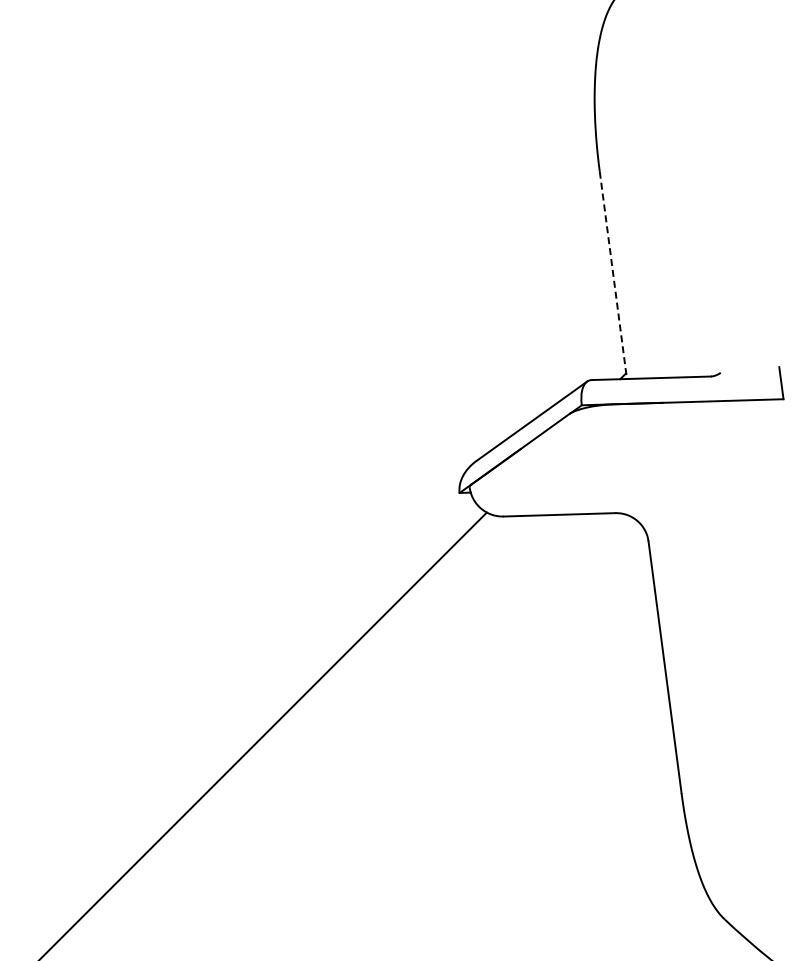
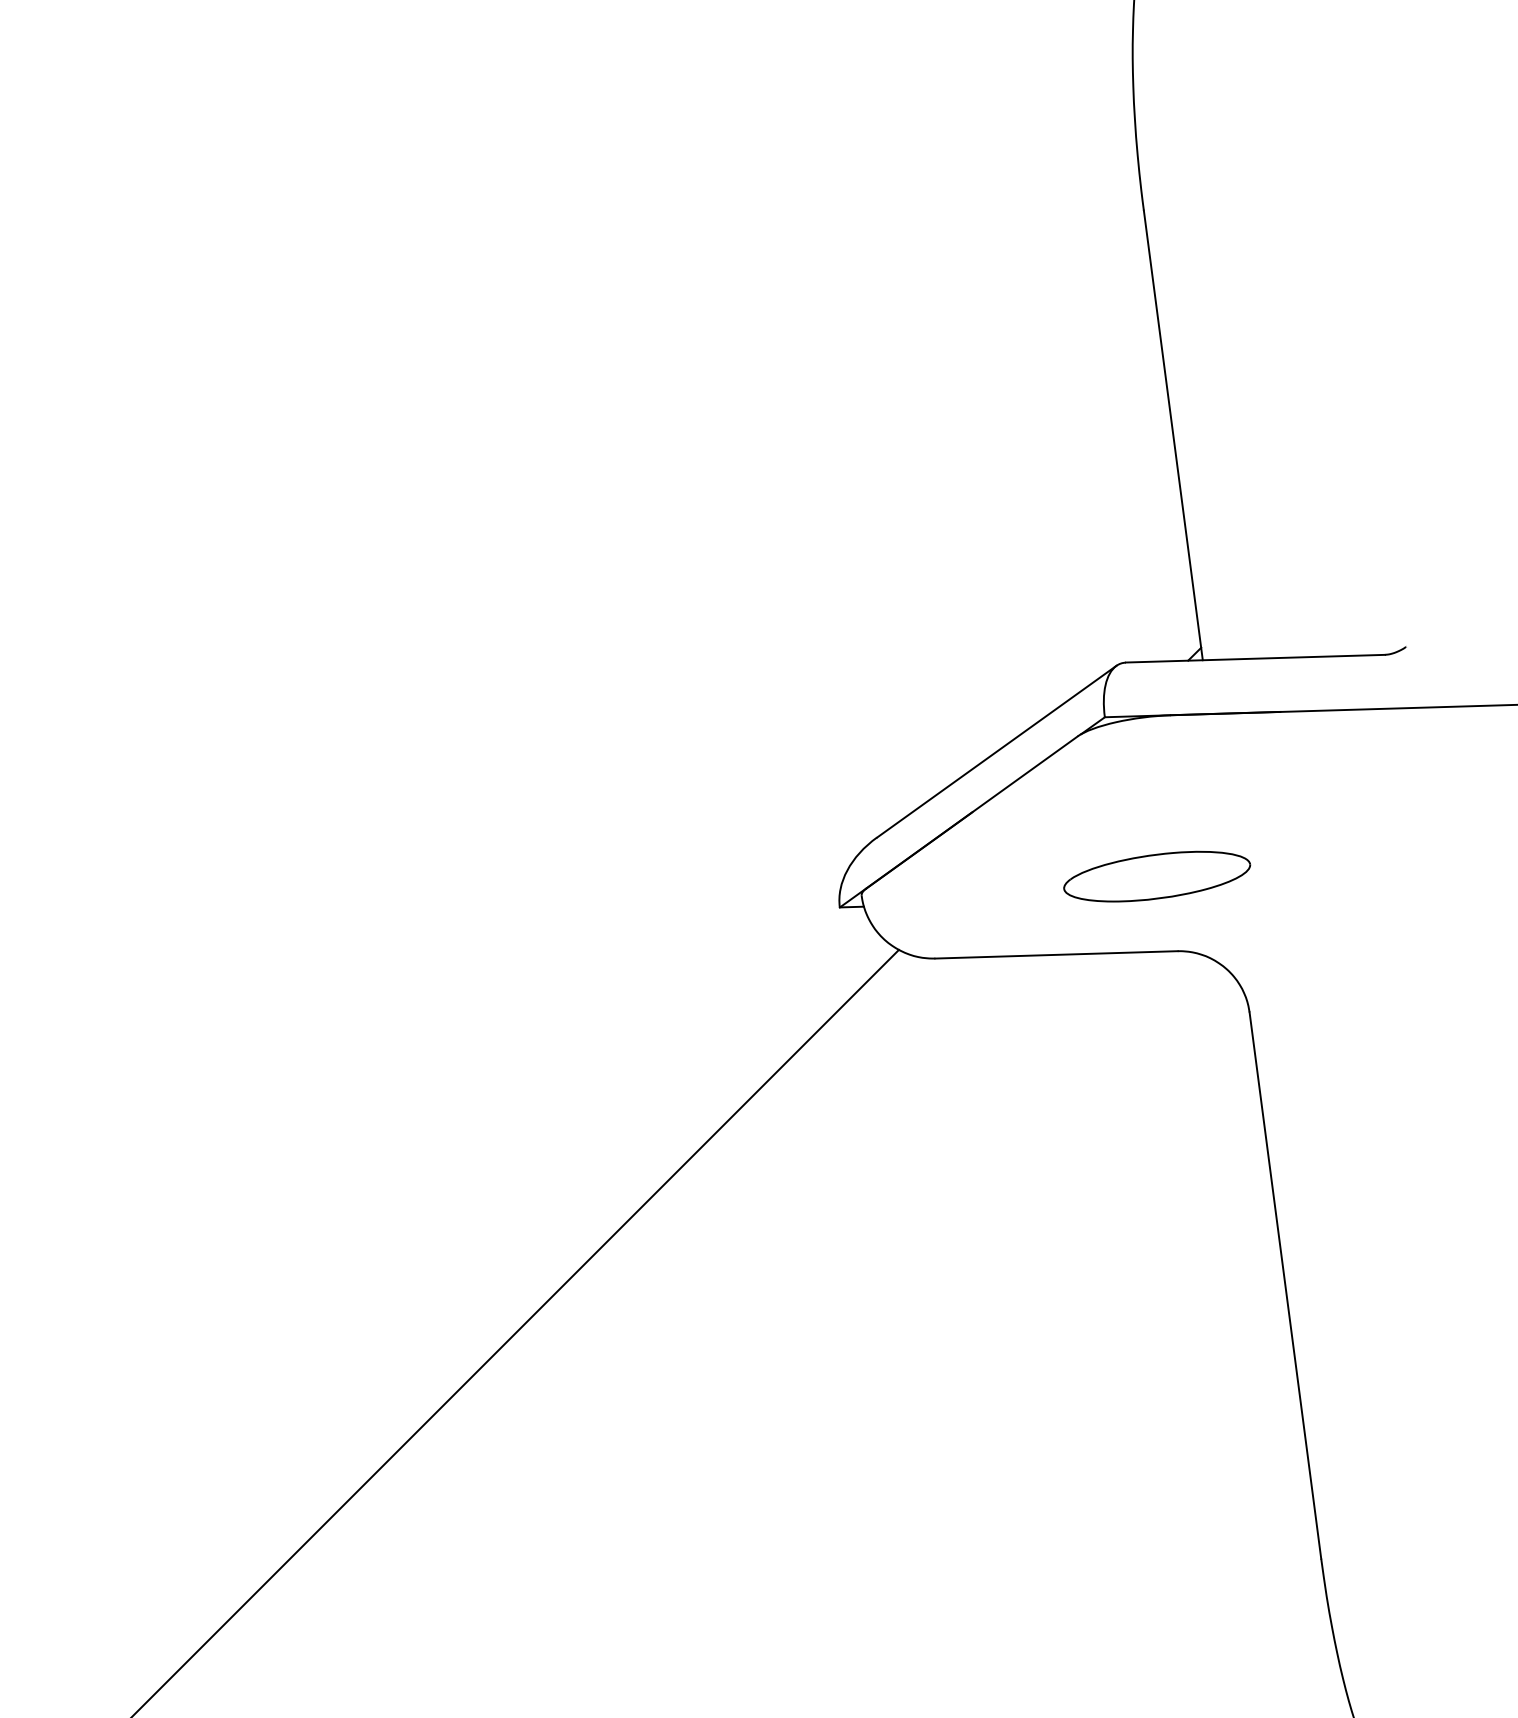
line: (613, 275) -> (1173, 435), dashed -> solid
part: (605, 478) -> (1156, 876), added

